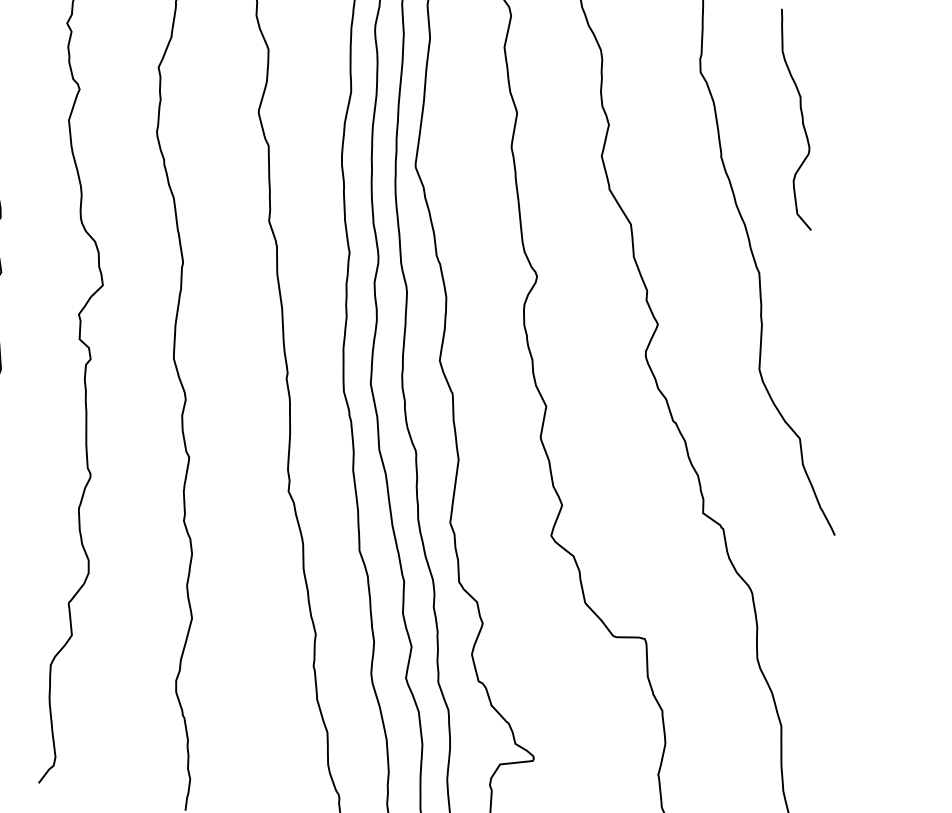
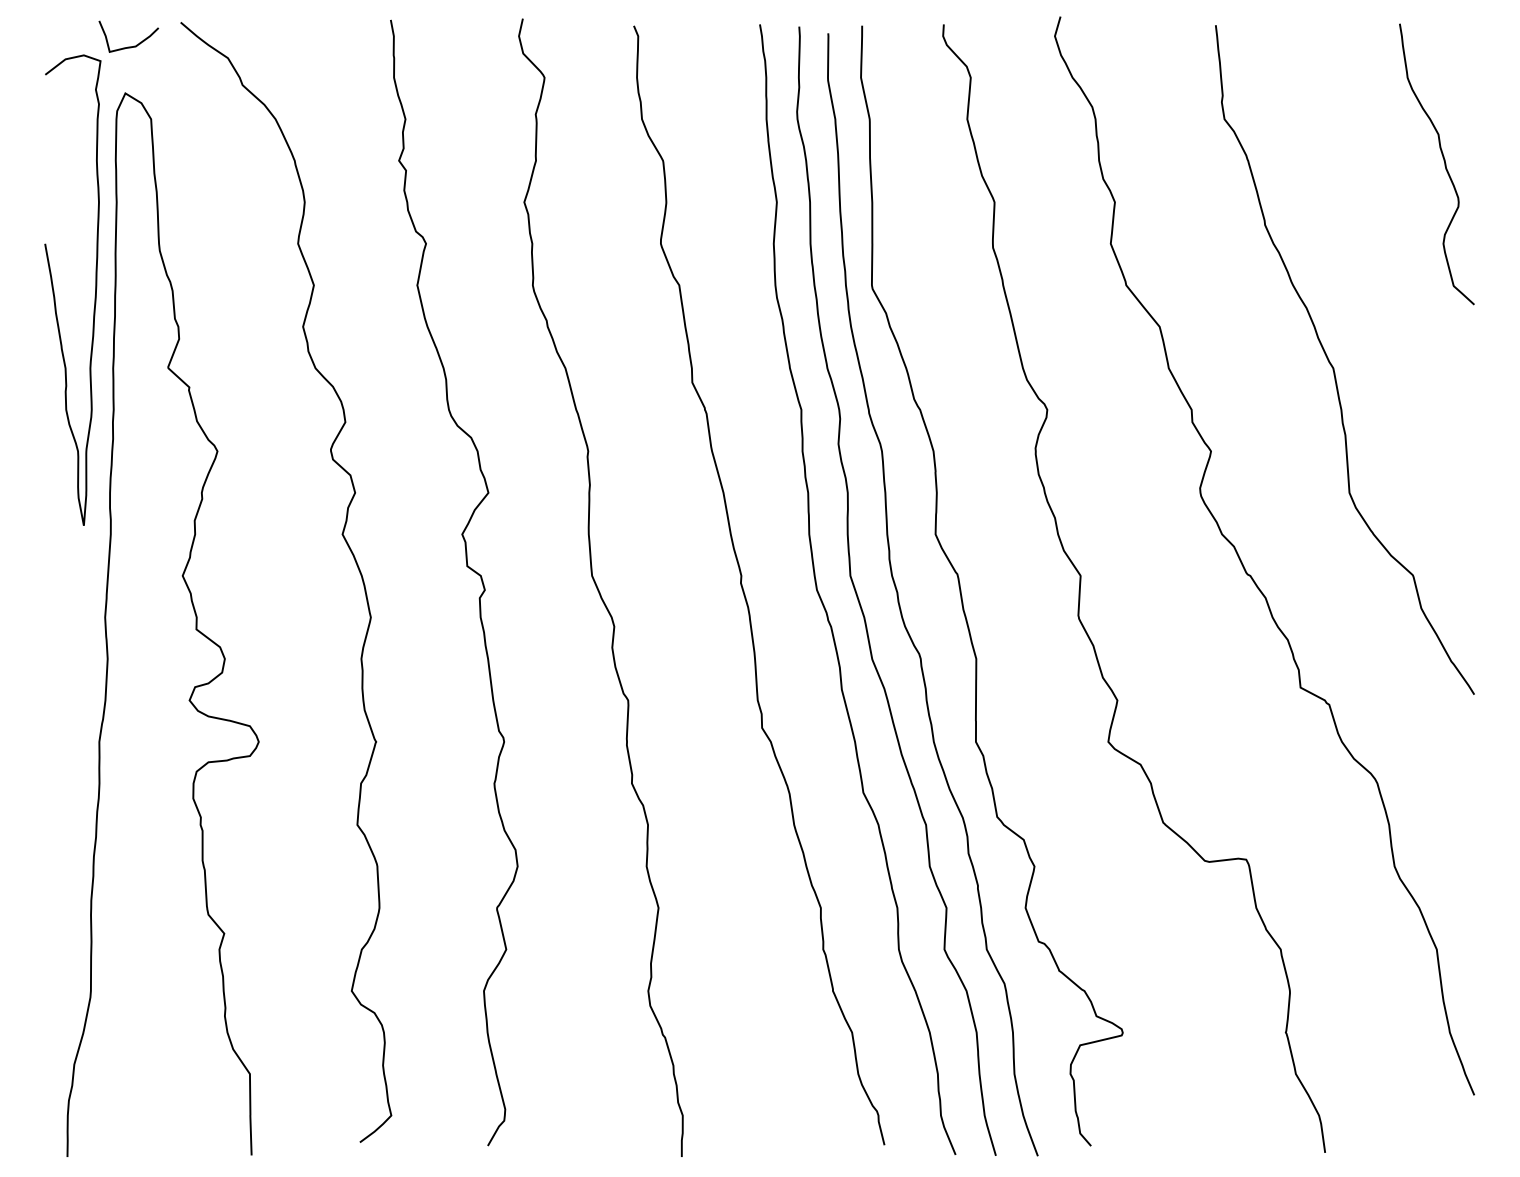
curve: (802, 120) -> (1444, 164), moved

